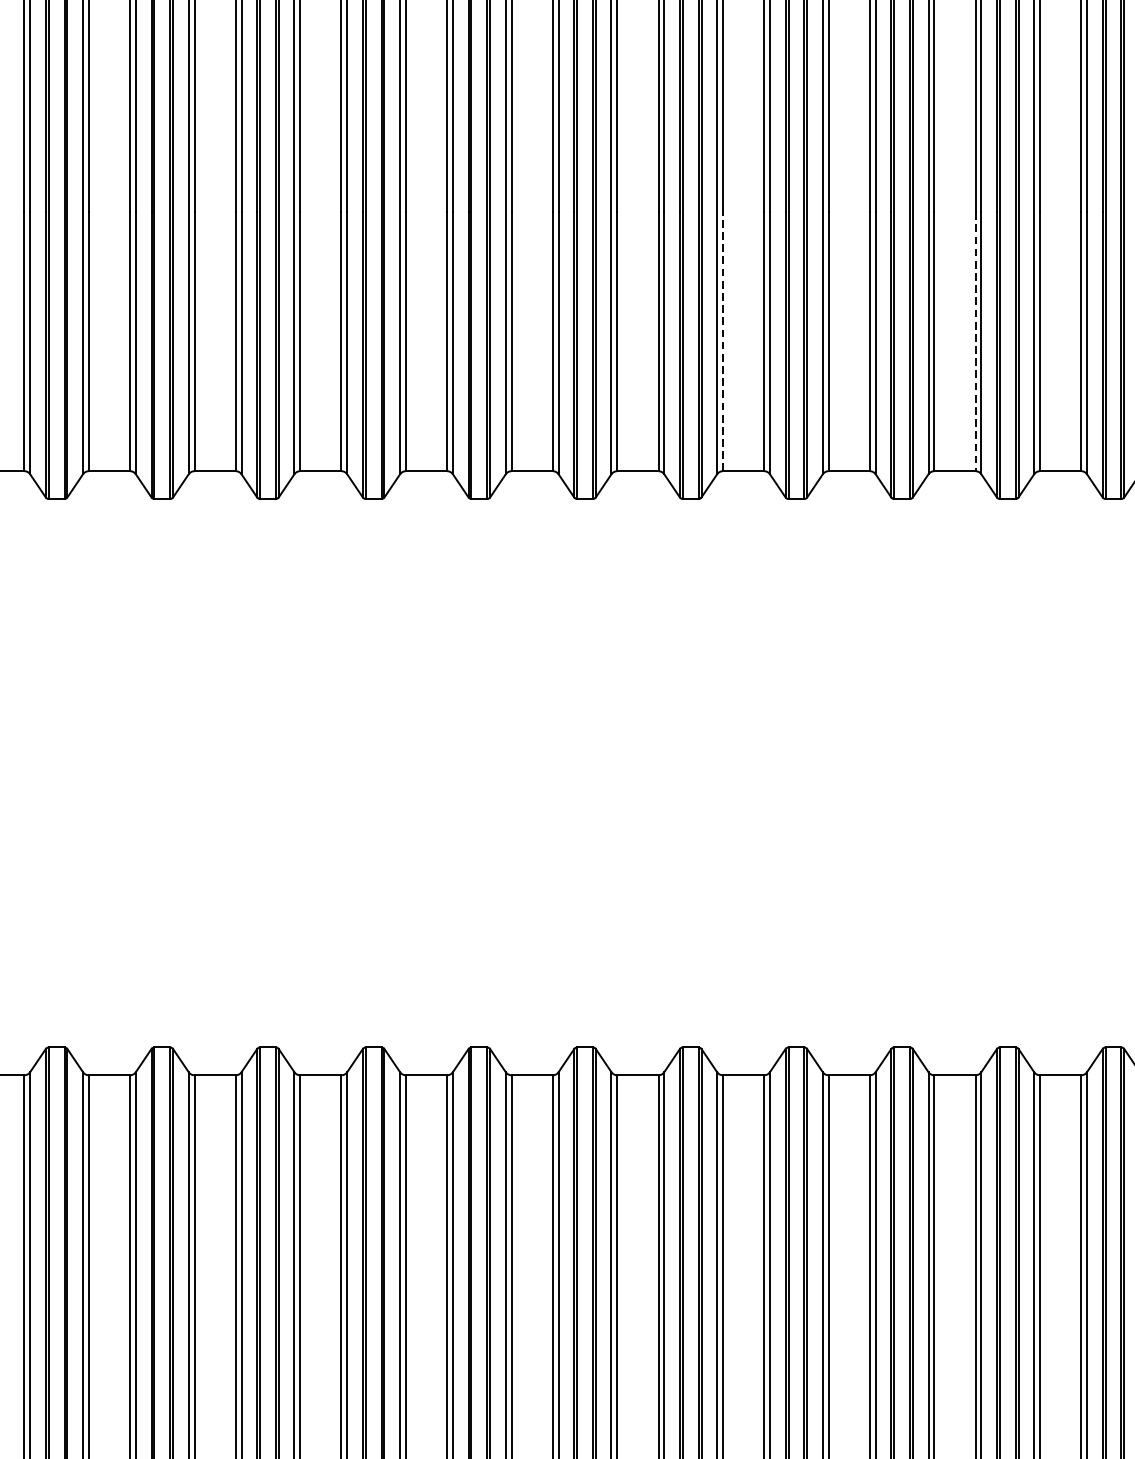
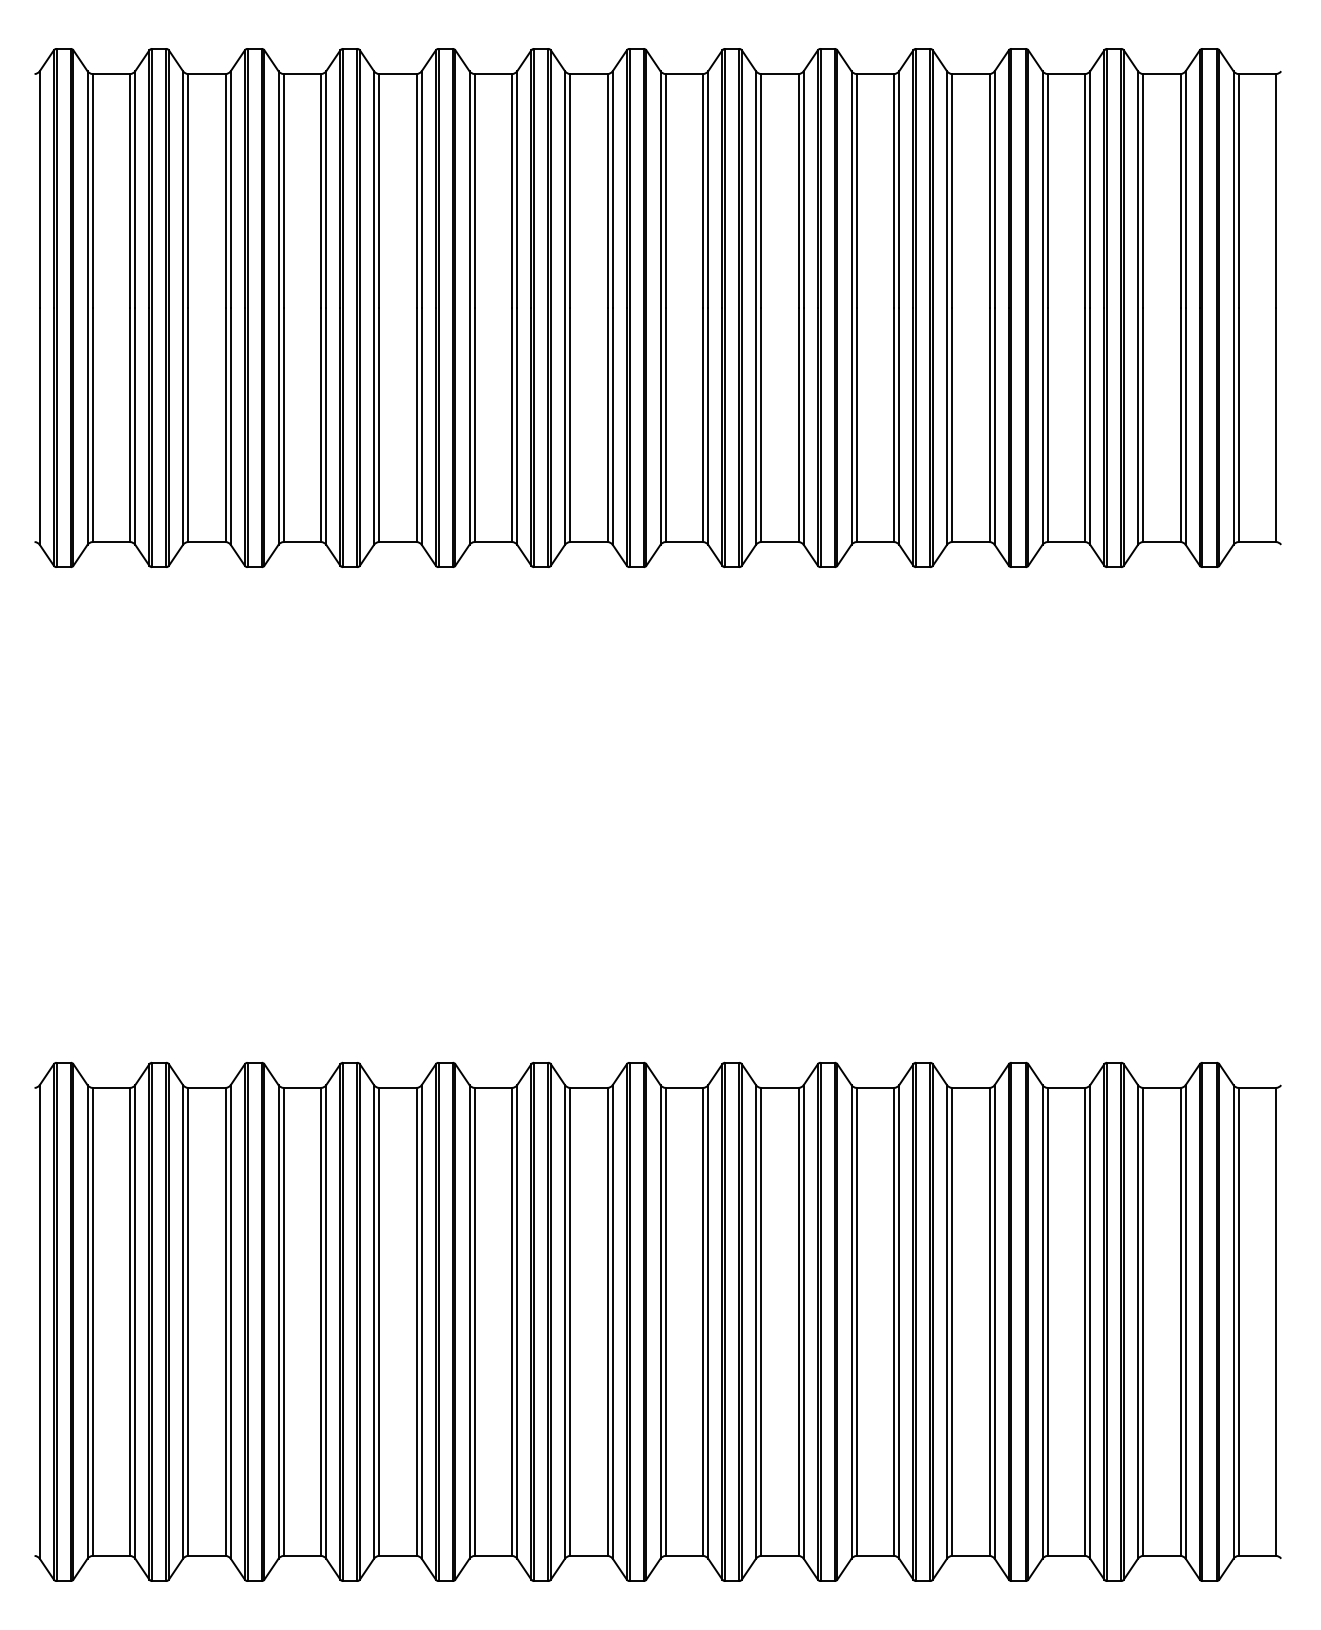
line: (722, 341) -> (856, 424), dashed -> solid
line: (976, 342) -> (1085, 425), dashed -> solid

